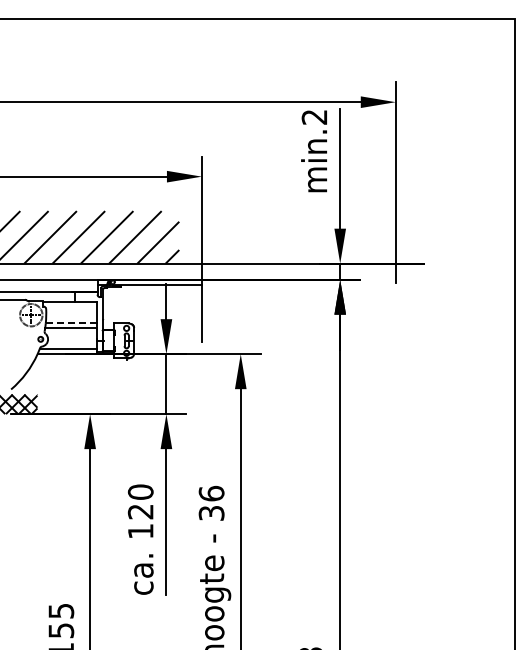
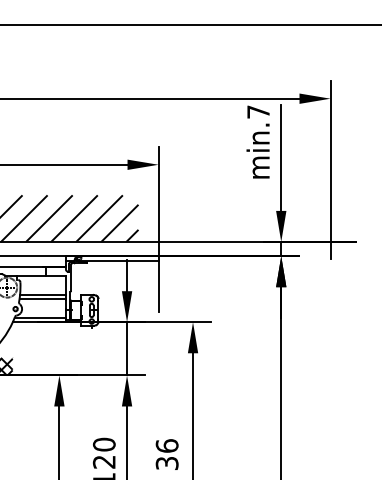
text: (314, 117) -> (258, 112), min.2 -> min.7
line: (71, 323) -> (42, 295), dashed -> solid

